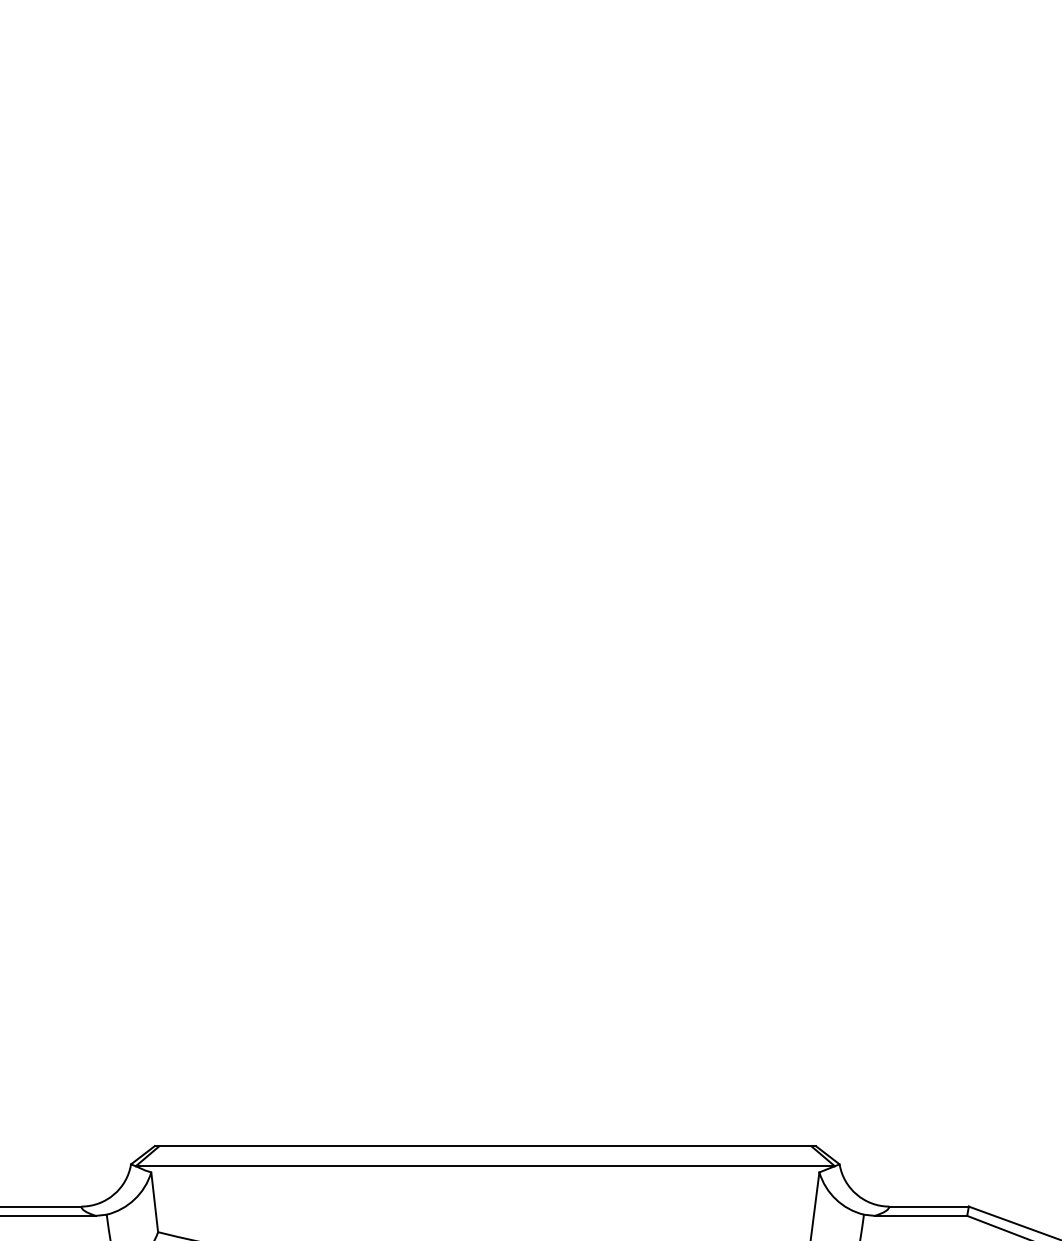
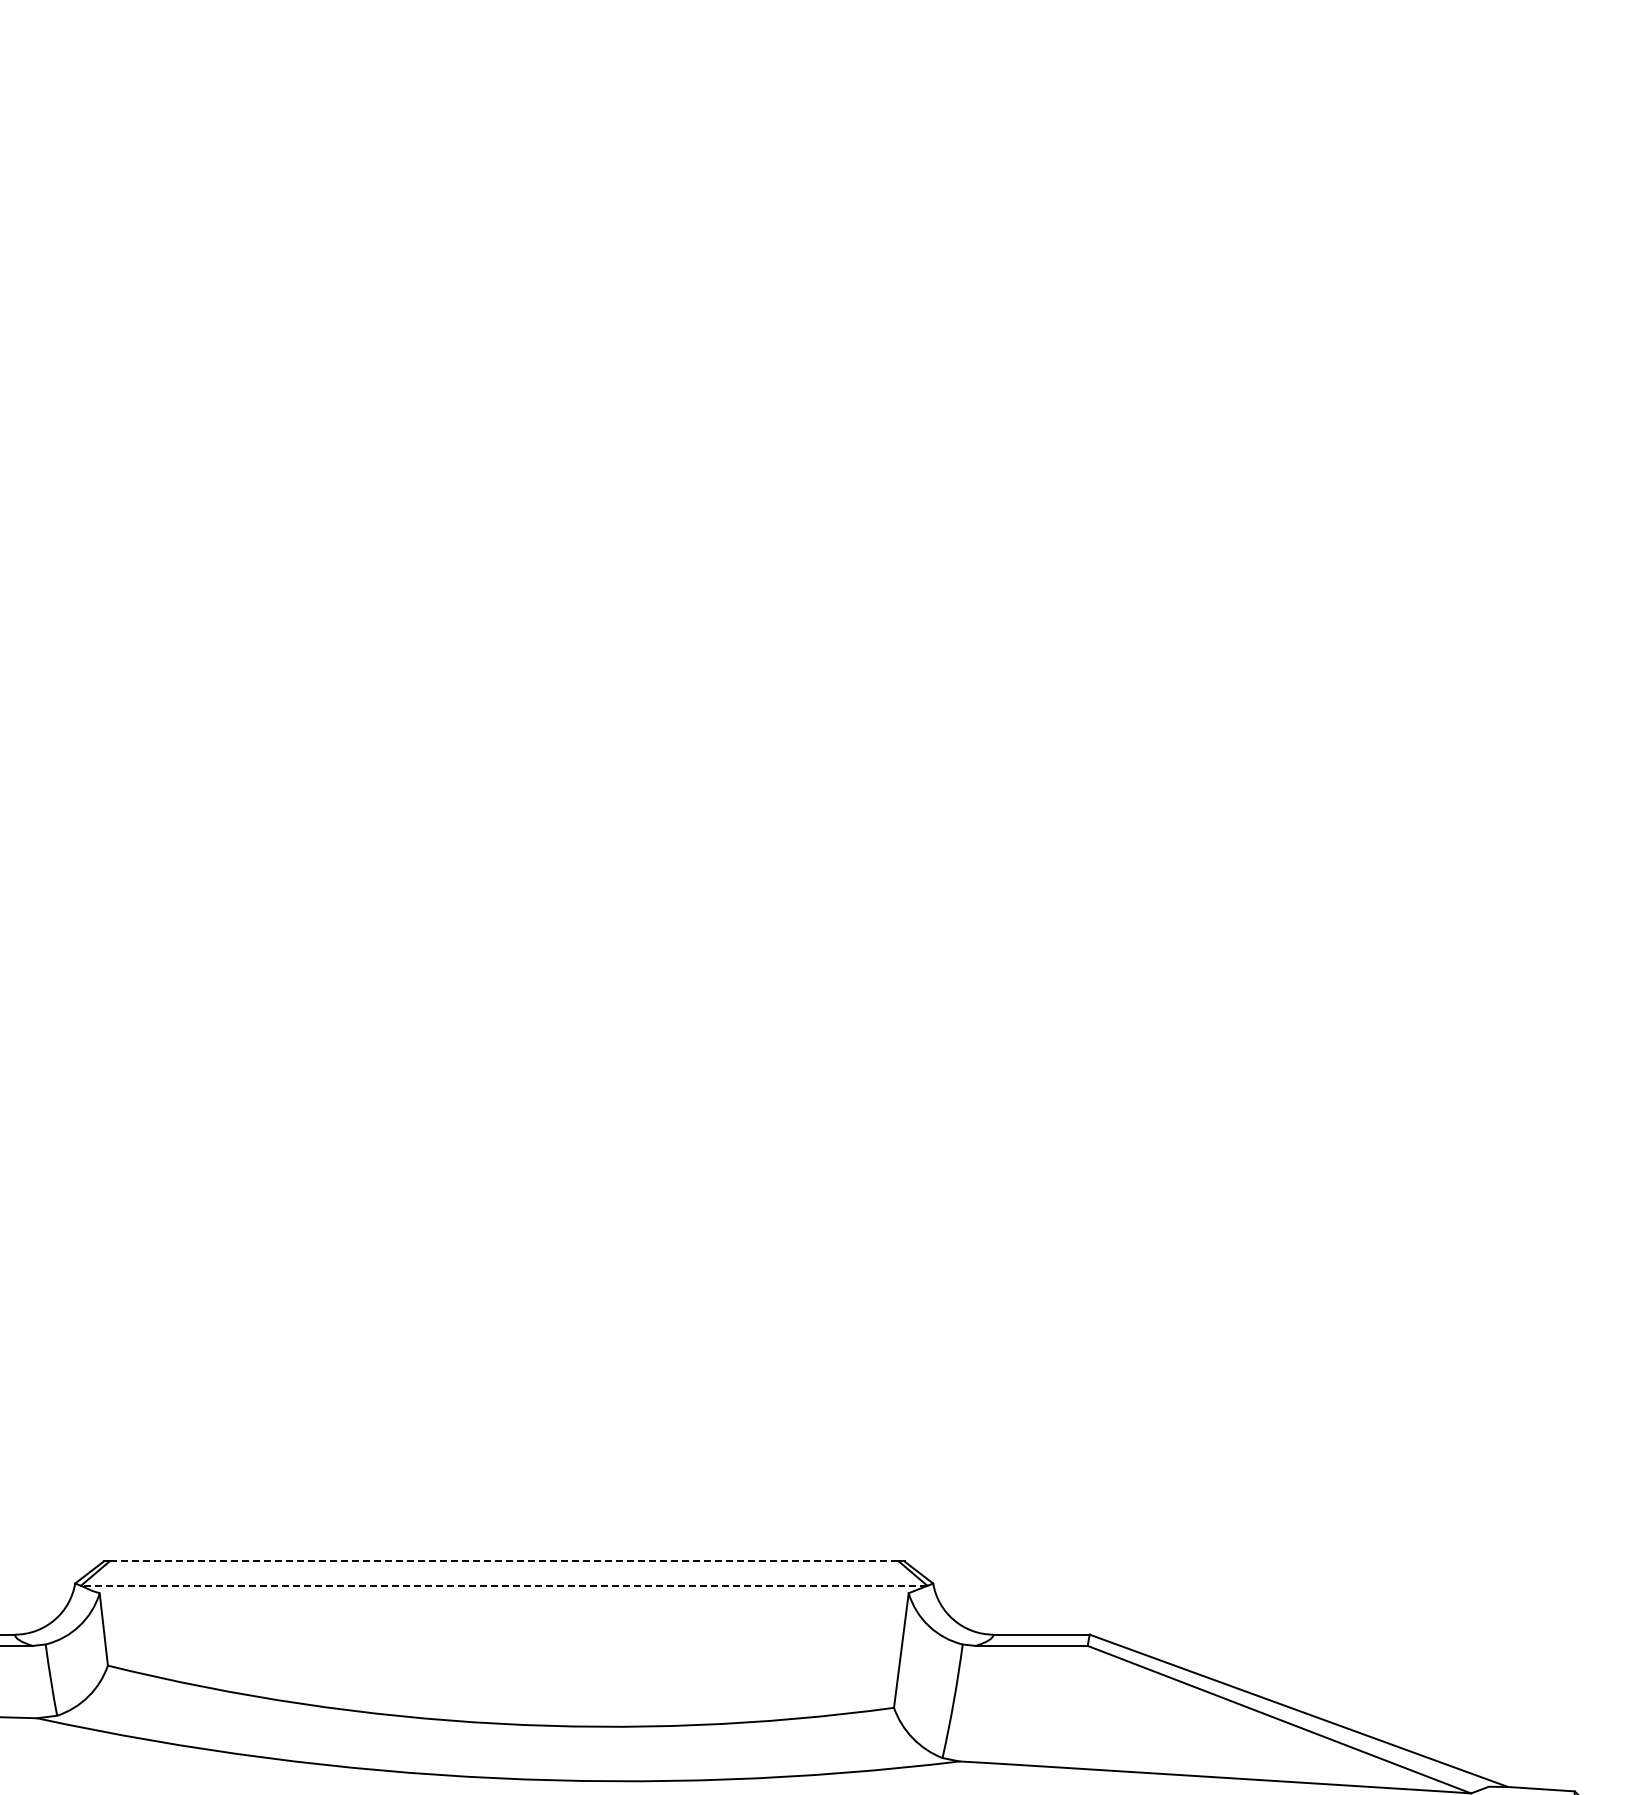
line: (485, 1146) -> (504, 1561), solid -> dashed
line: (484, 1165) -> (503, 1585), solid -> dashed

